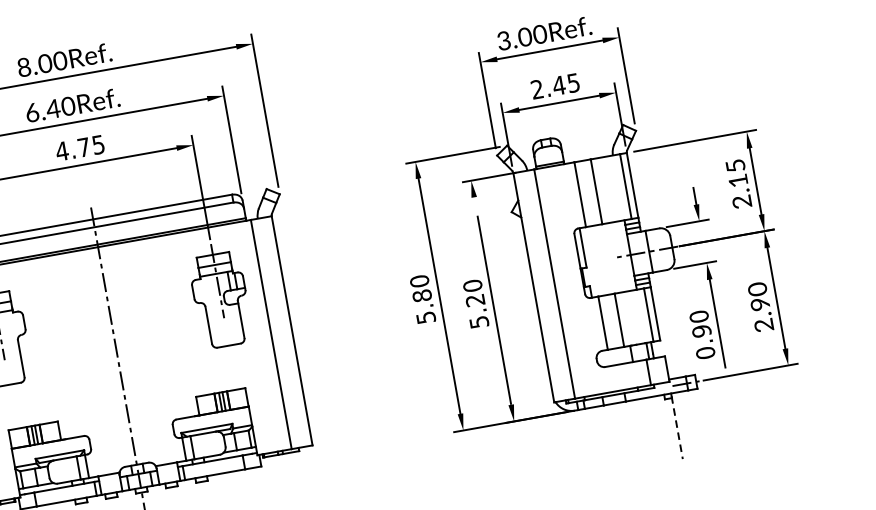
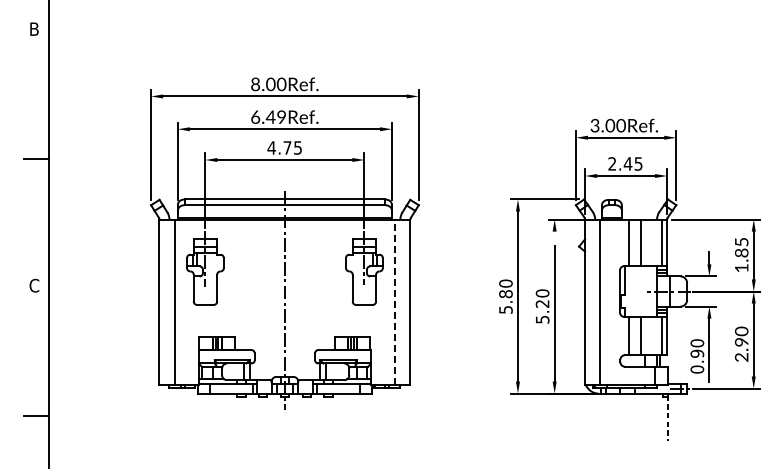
text: (68, 106) -> (281, 117), 6.40Ref. -> 6.49Ref.
text: (739, 191) -> (741, 260), 2.15 -> 1.85
line: (271, 334) -> (395, 302), solid -> dashed

